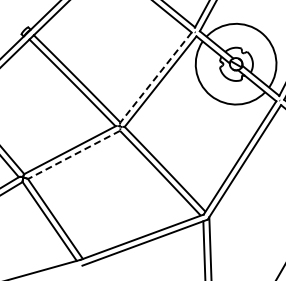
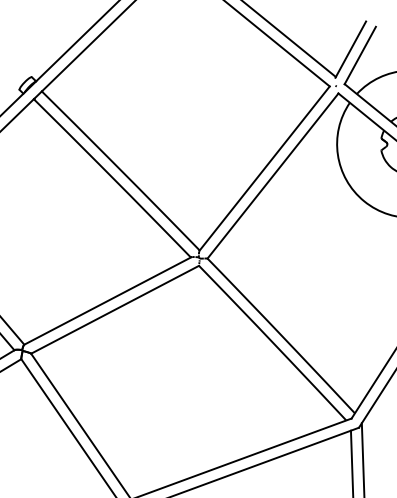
line: (155, 77) -> (263, 168), dashed -> solid
line: (74, 154) -> (115, 308), dashed -> solid

